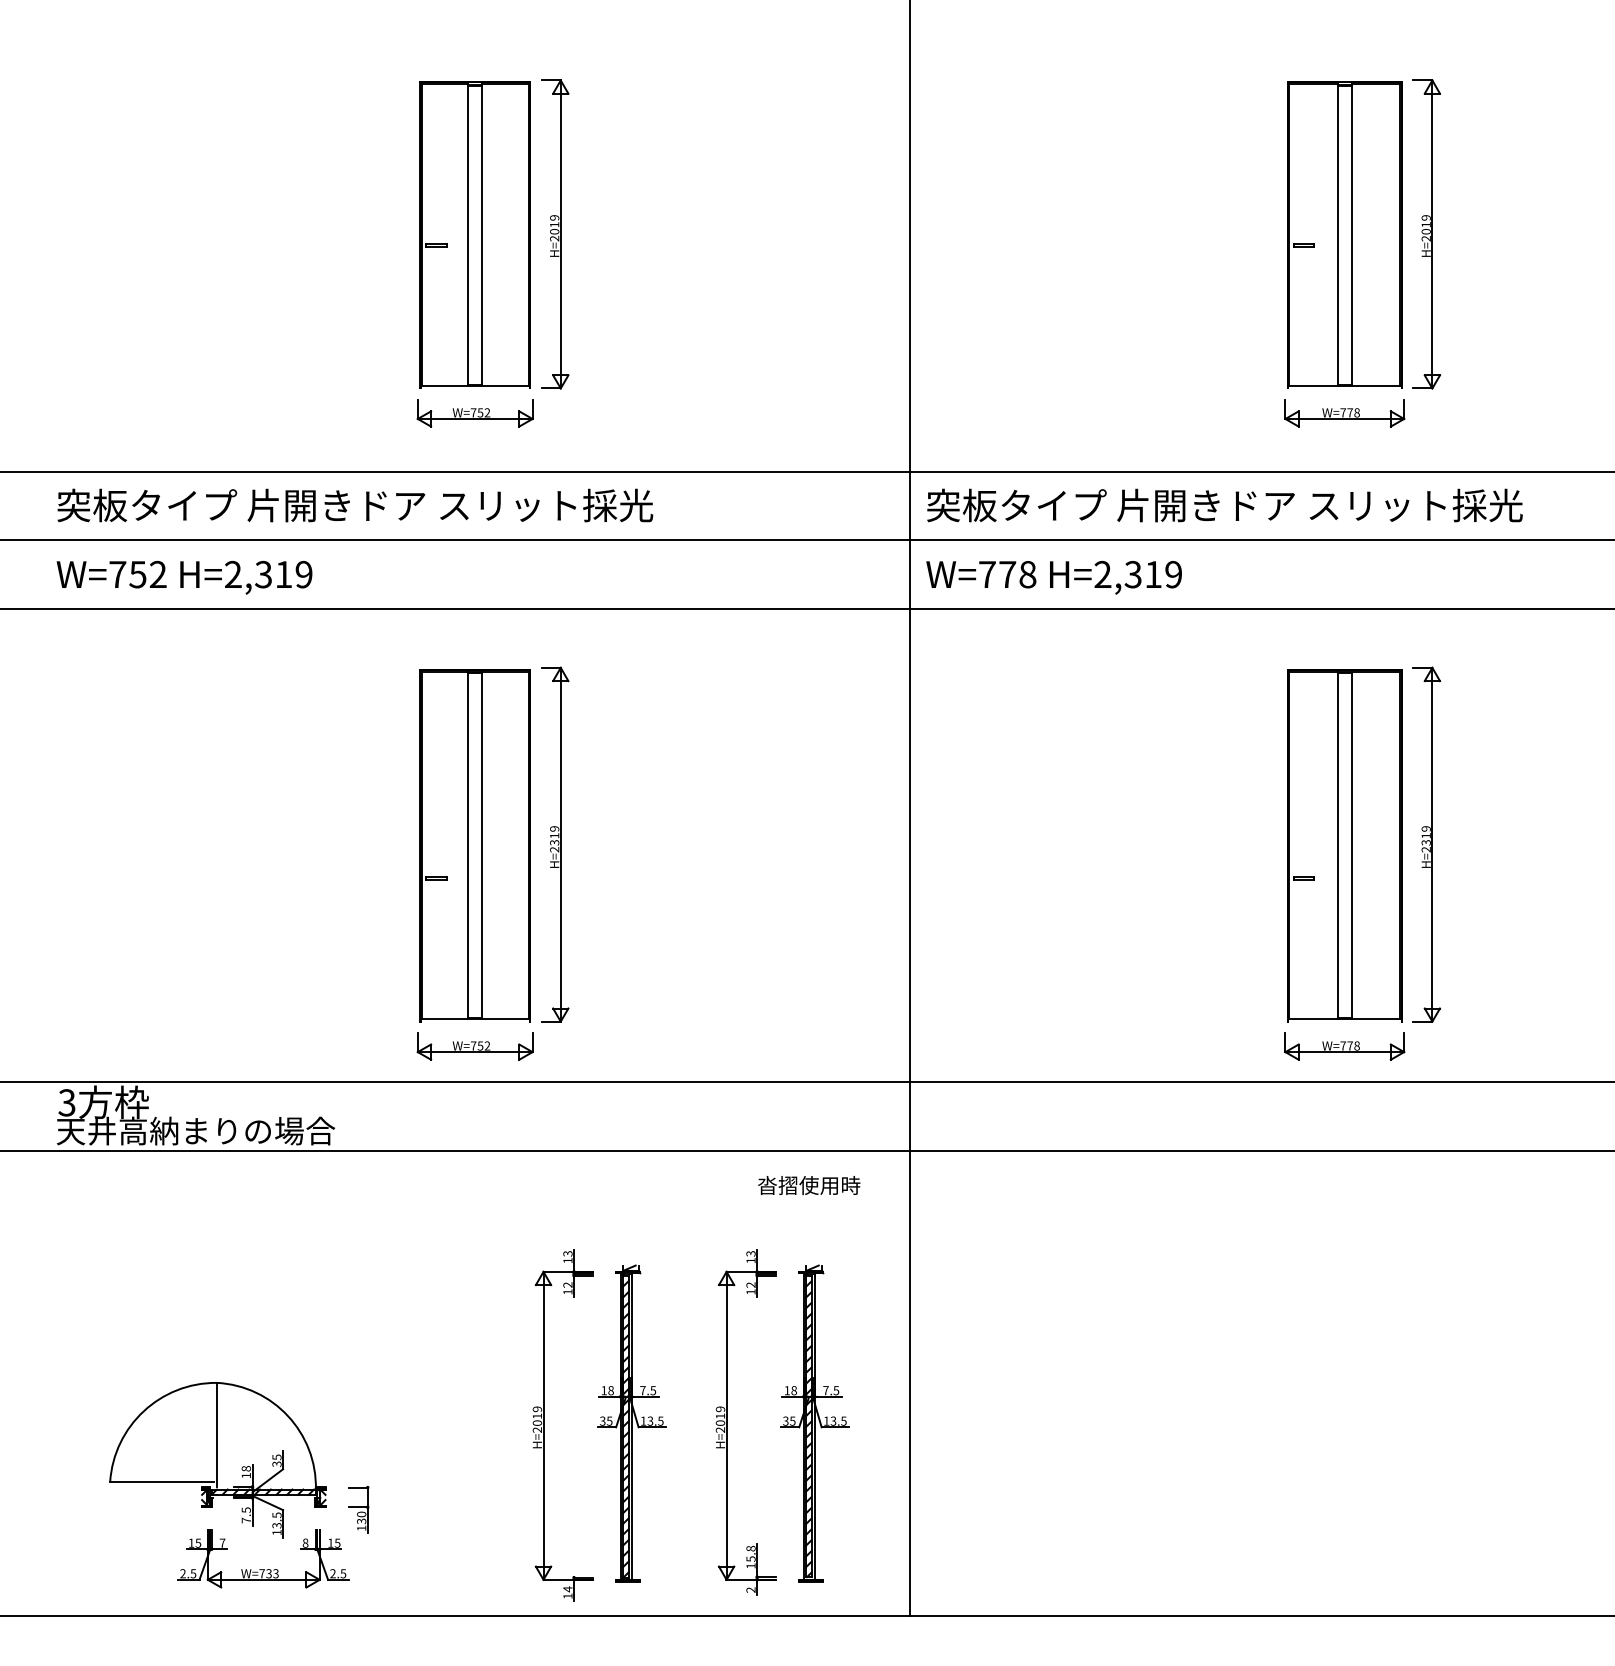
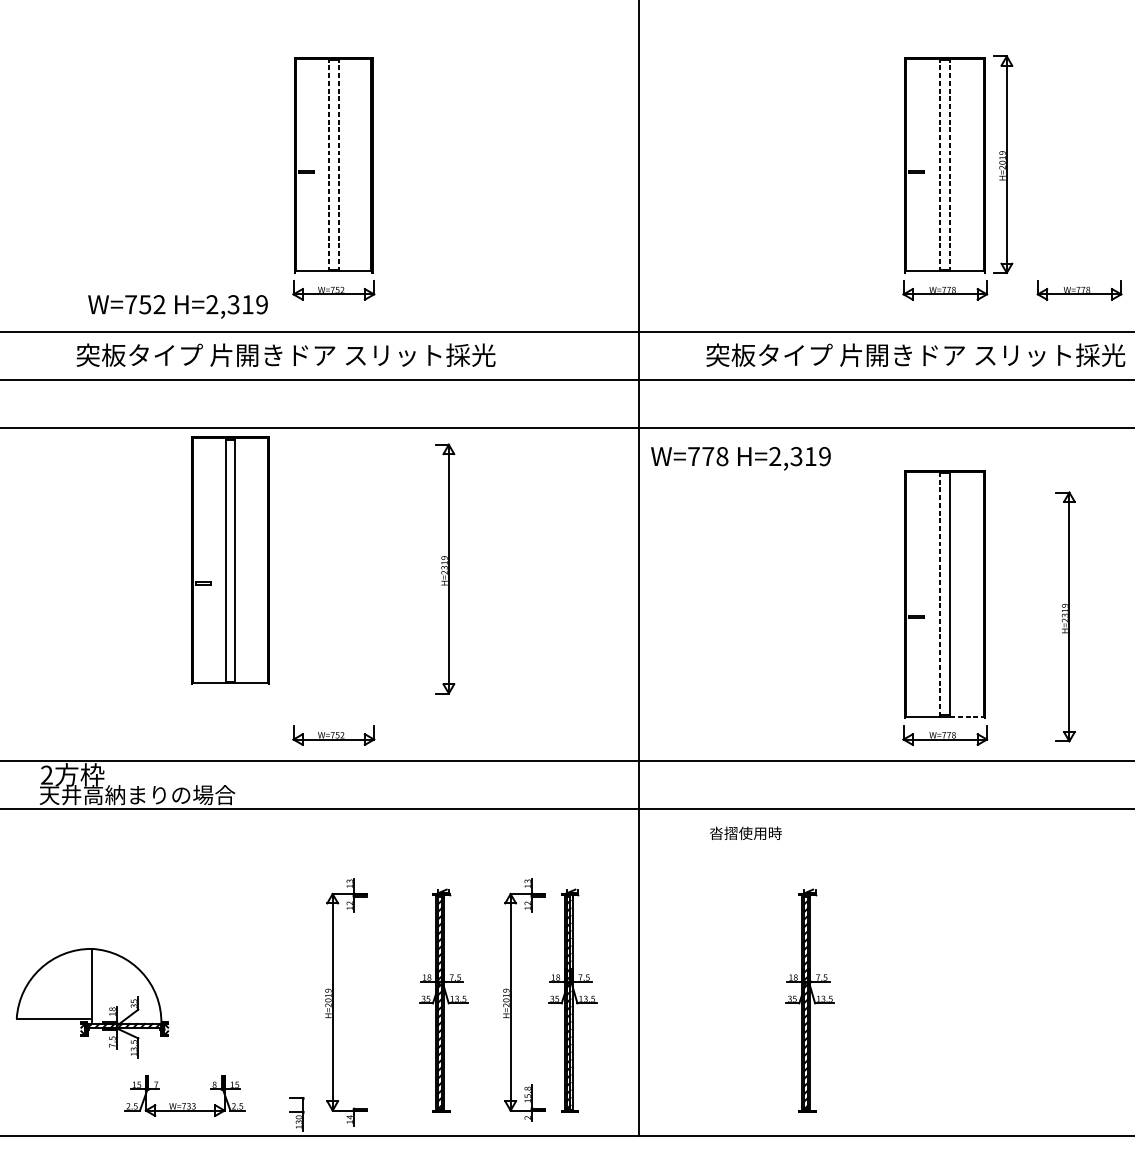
line: (468, 234) -> (329, 164), solid -> dashed
line: (482, 234) -> (338, 164), solid -> dashed
part: (555, 234) -> (390, 164), removed
line: (1337, 234) -> (940, 164), solid -> dashed
line: (1351, 234) -> (949, 164), solid -> dashed
part: (1535, 413) -> (1079, 290), added
text: (355, 505) -> (286, 355), moved
text: (1224, 505) -> (915, 355), moved
text: (184, 577) -> (177, 306), moved
text: (1053, 577) -> (740, 458), moved
part: (555, 844) -> (445, 568), moved
part: (1426, 844) -> (1065, 616), moved
part: (474, 845) -> (230, 560), moved
line: (1337, 845) -> (940, 594), solid -> dashed
line: (1376, 1019) -> (967, 716), solid -> dashed
text: (66, 1102) -> (46, 774), 3 -> 2
text: (809, 1185) -> (746, 833), moved
part: (1152, 1423) -> (810, 1000), added
part: (544, 1425) -> (333, 1002), moved
part: (217, 1460) -> (92, 1003), moved
part: (358, 1509) -> (296, 1113), moved

